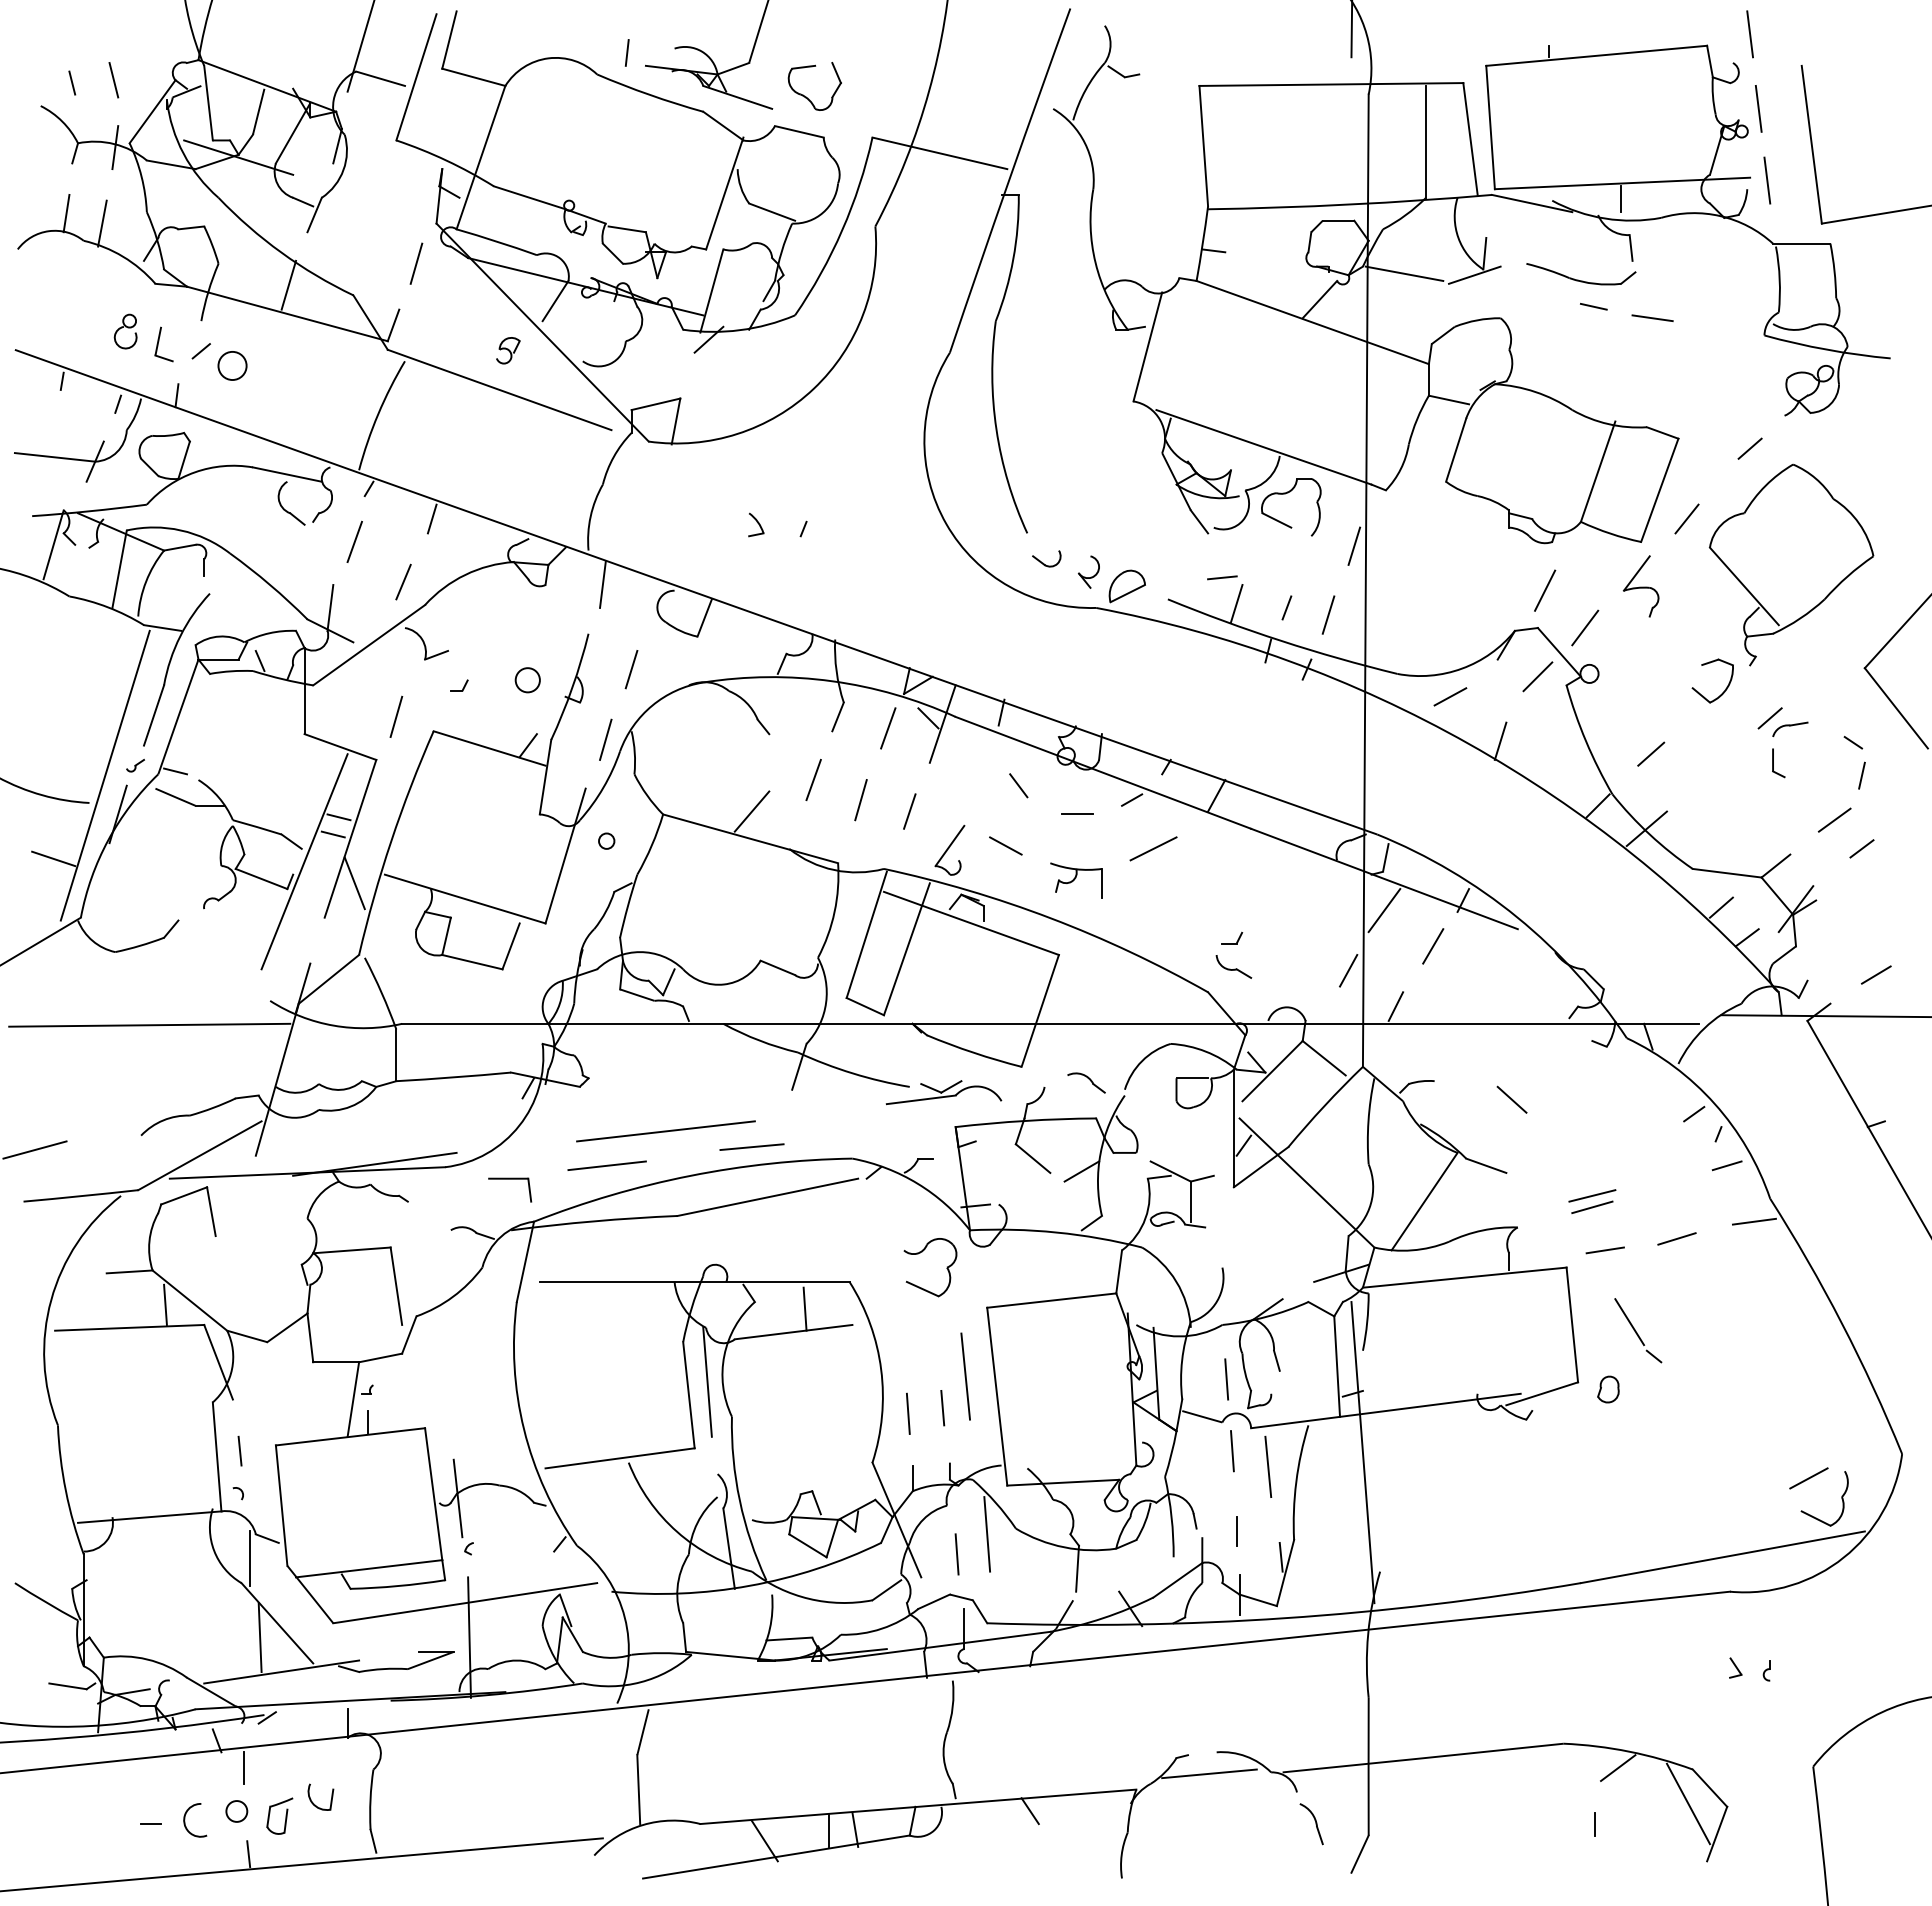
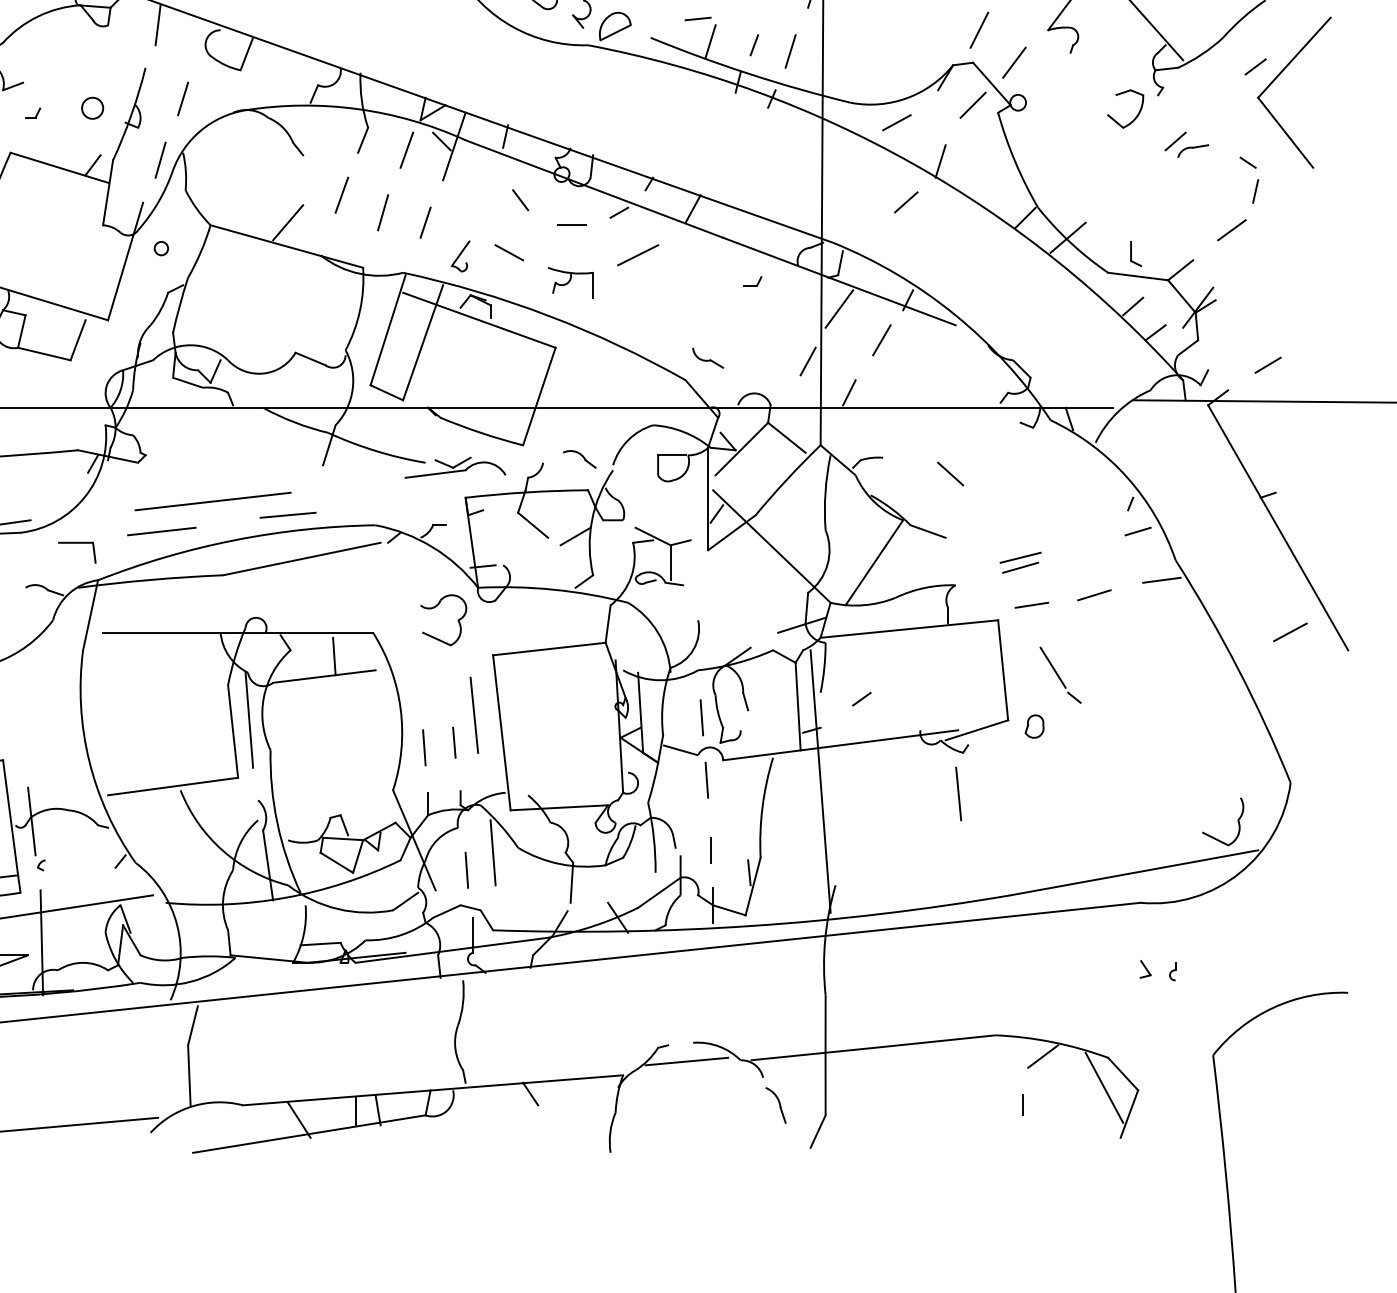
line: (1651, 753) -> (906, 201), moved
part: (1778, 763) -> (1135, 254), moved
line: (1861, 848) -> (1255, 66), moved
part: (949, 849) -> (460, 255), size x0.7
part: (1232, 937) -> (753, 281), moved
line: (1694, 1113) -> (862, 698), moved
line: (1268, 1466) -> (958, 793), moved
line: (1808, 1478) -> (1290, 632), moved

